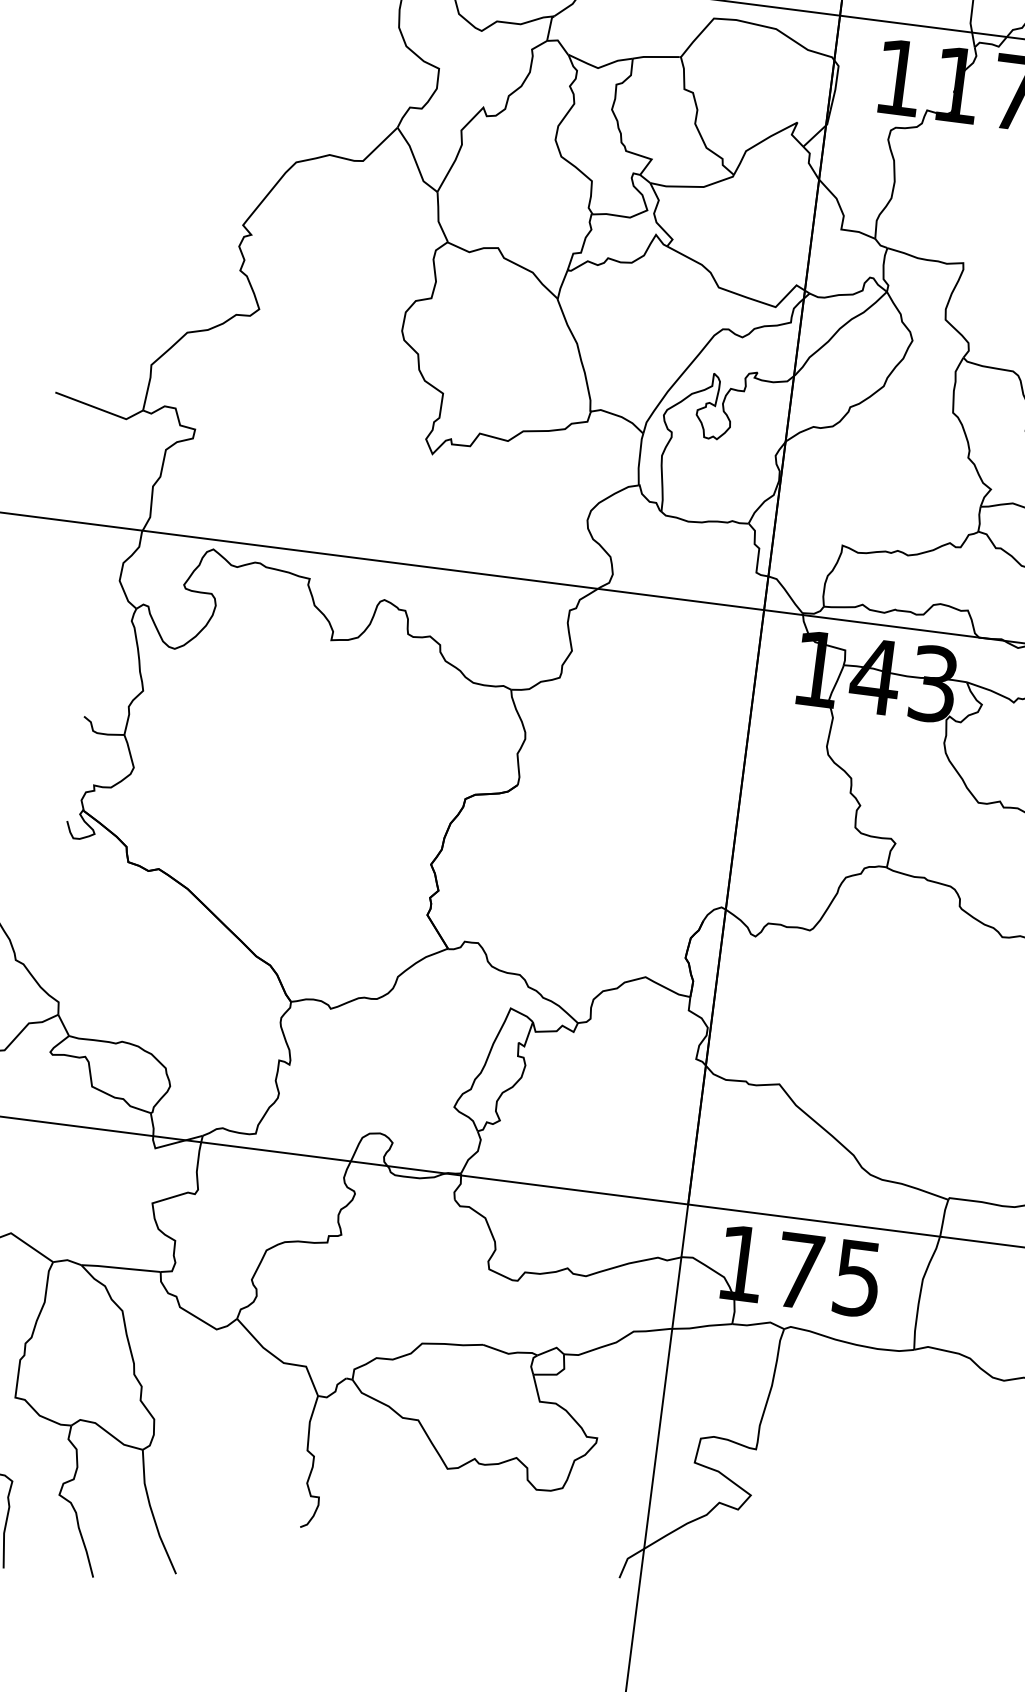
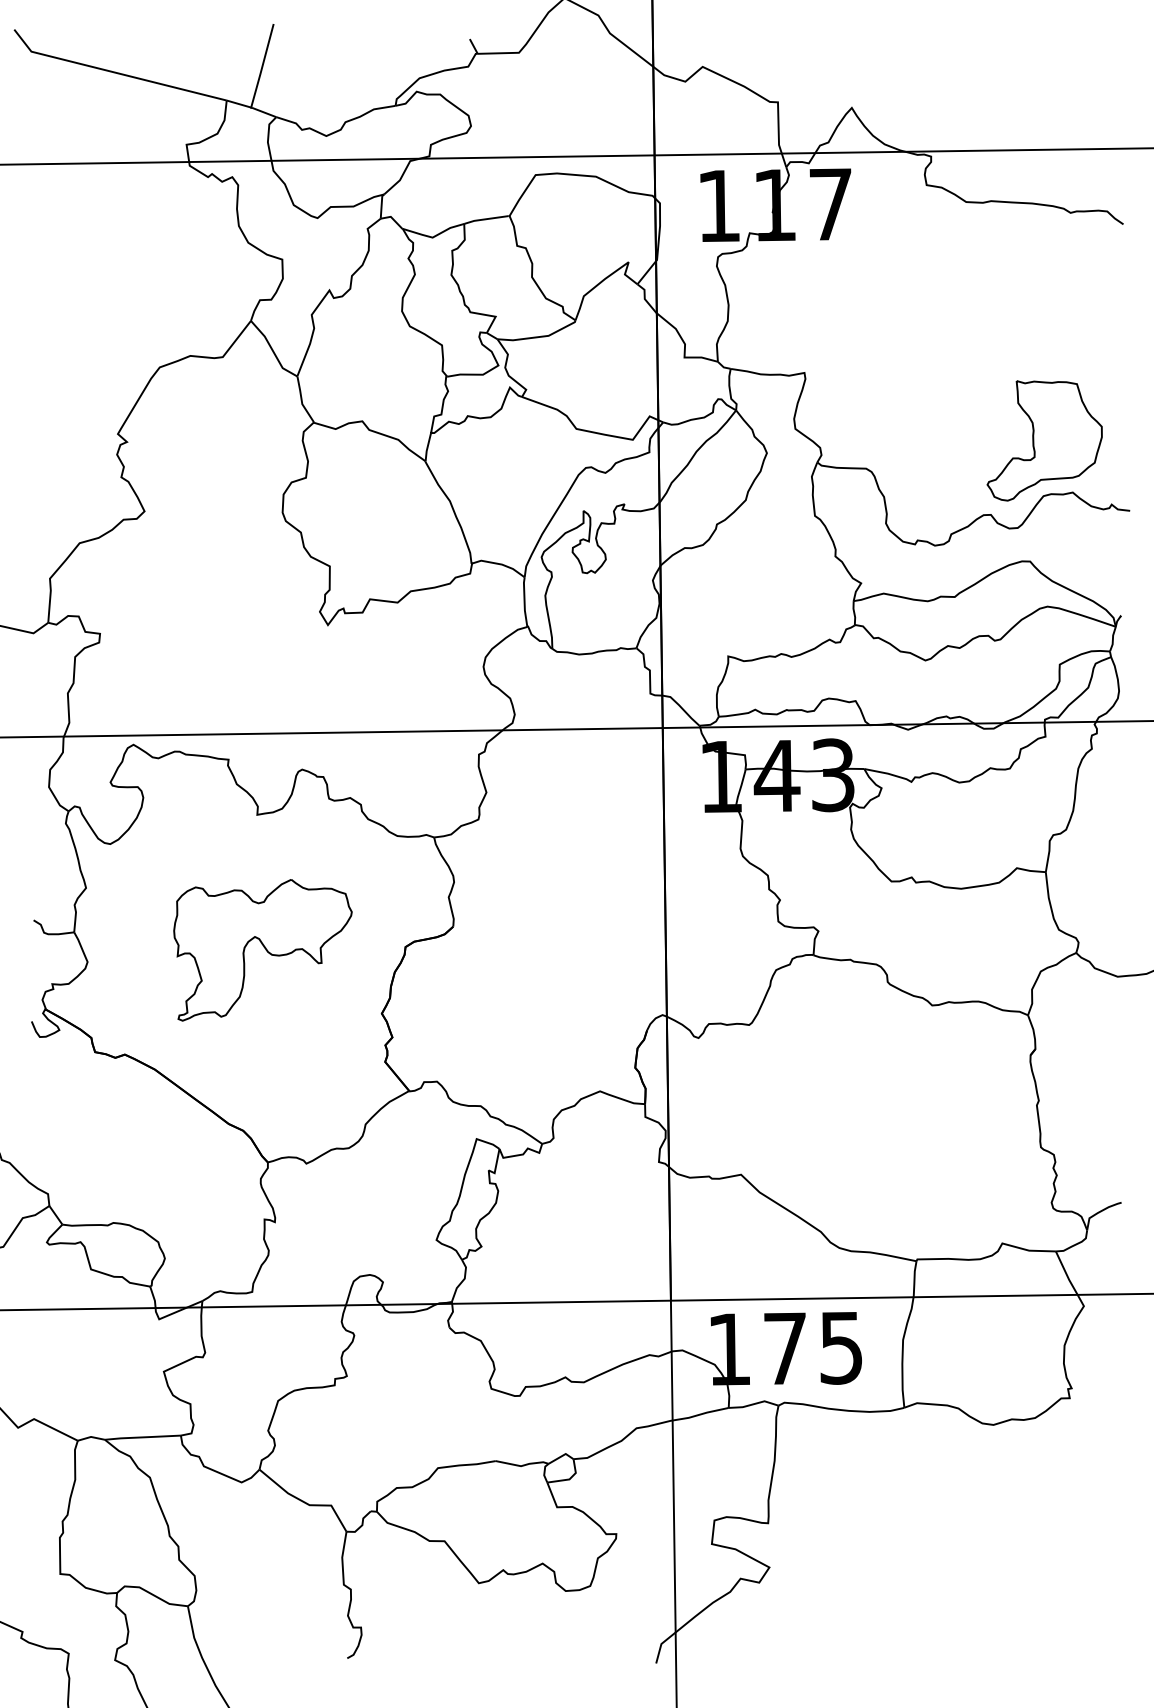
part: (316, 781) -> (262, 950), added

